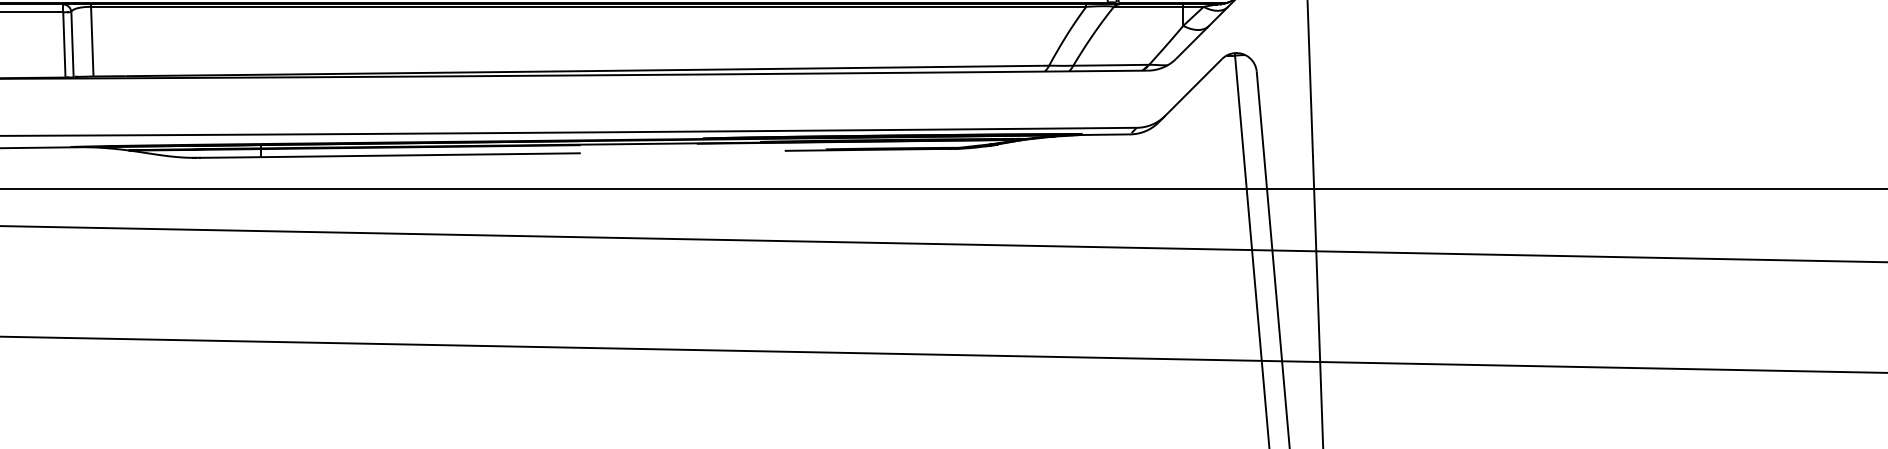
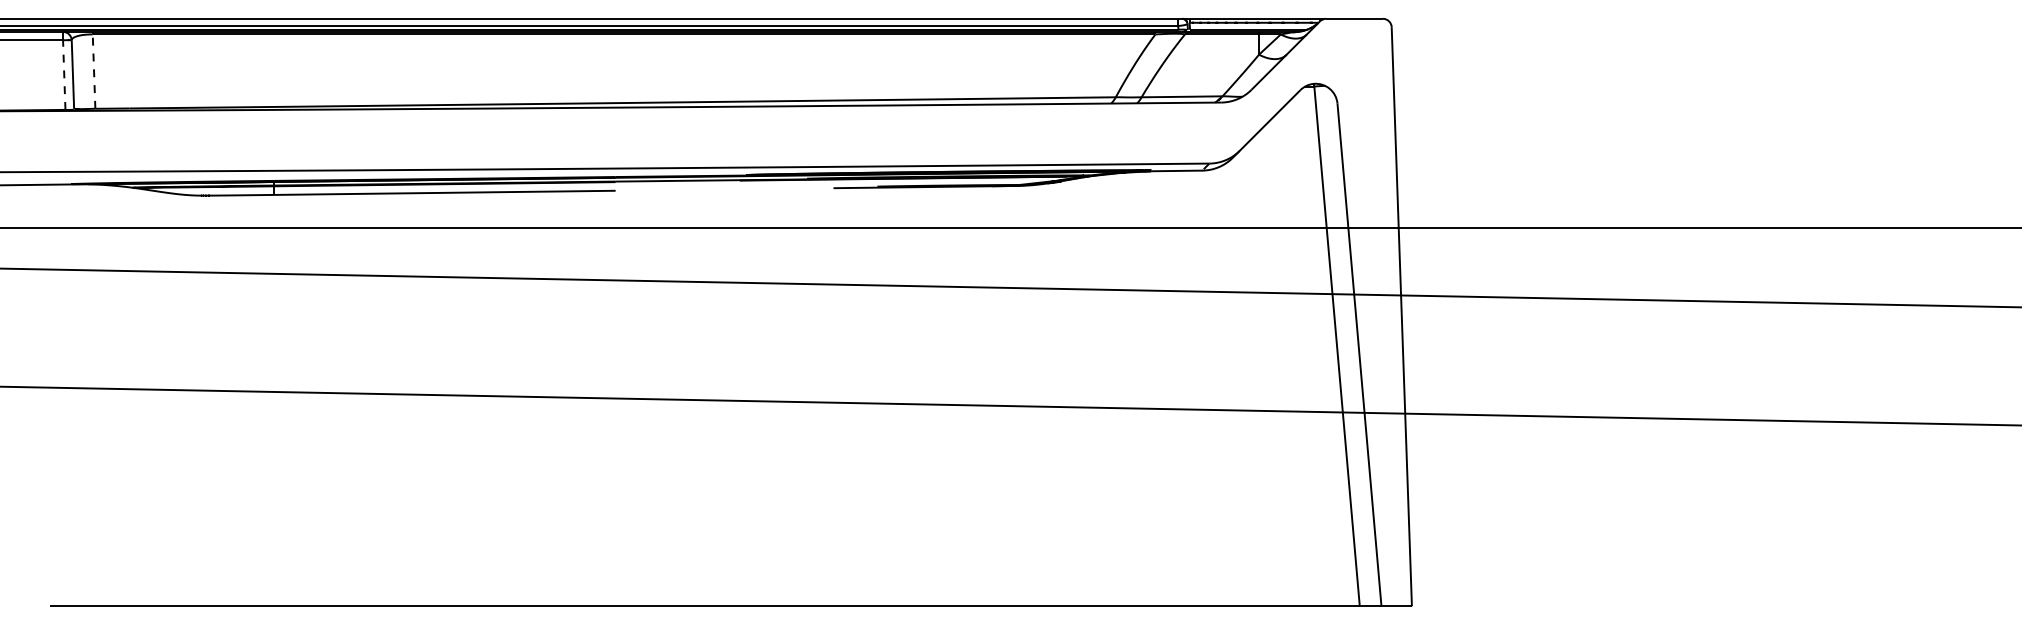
line: (92, 41) -> (94, 71), solid -> dashed
line: (64, 45) -> (64, 75), solid -> dashed

